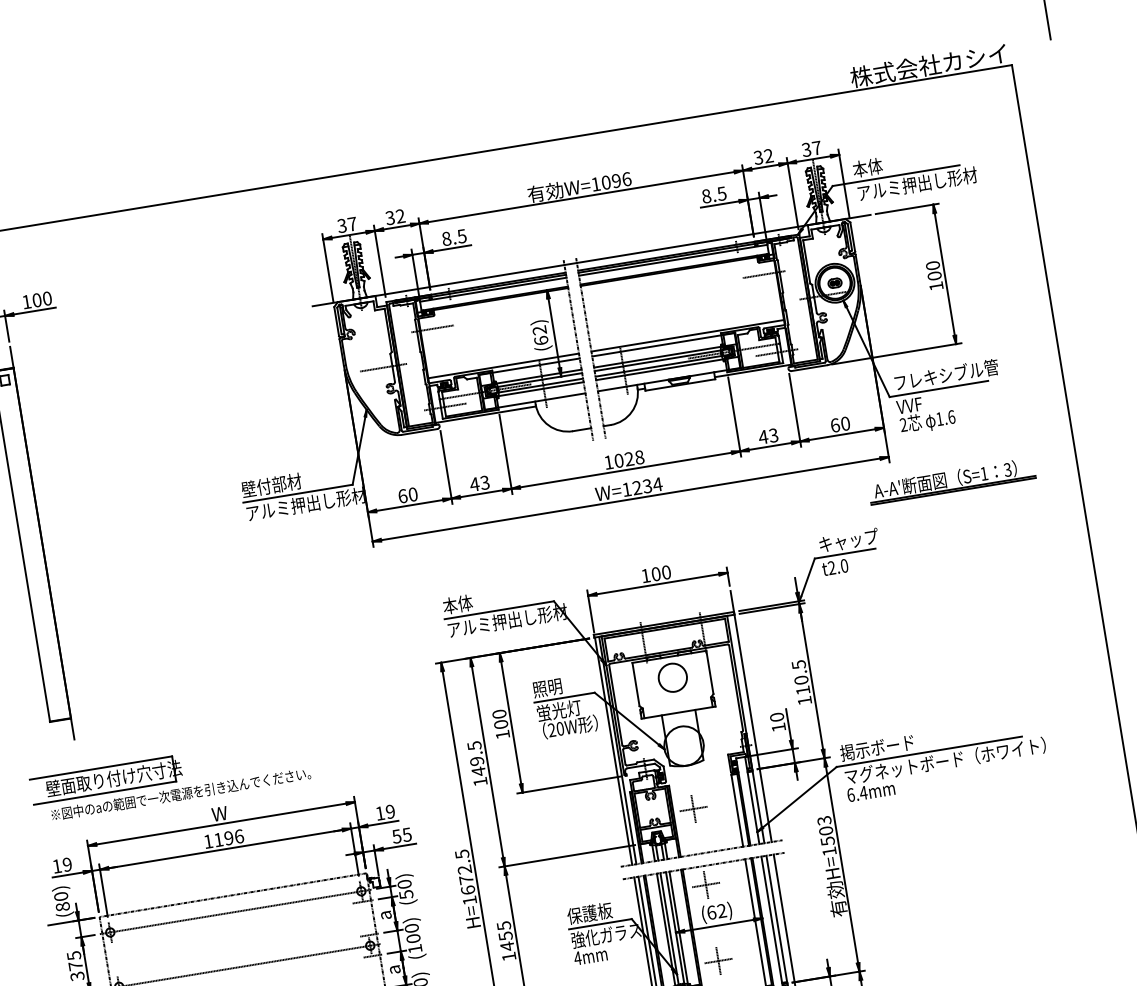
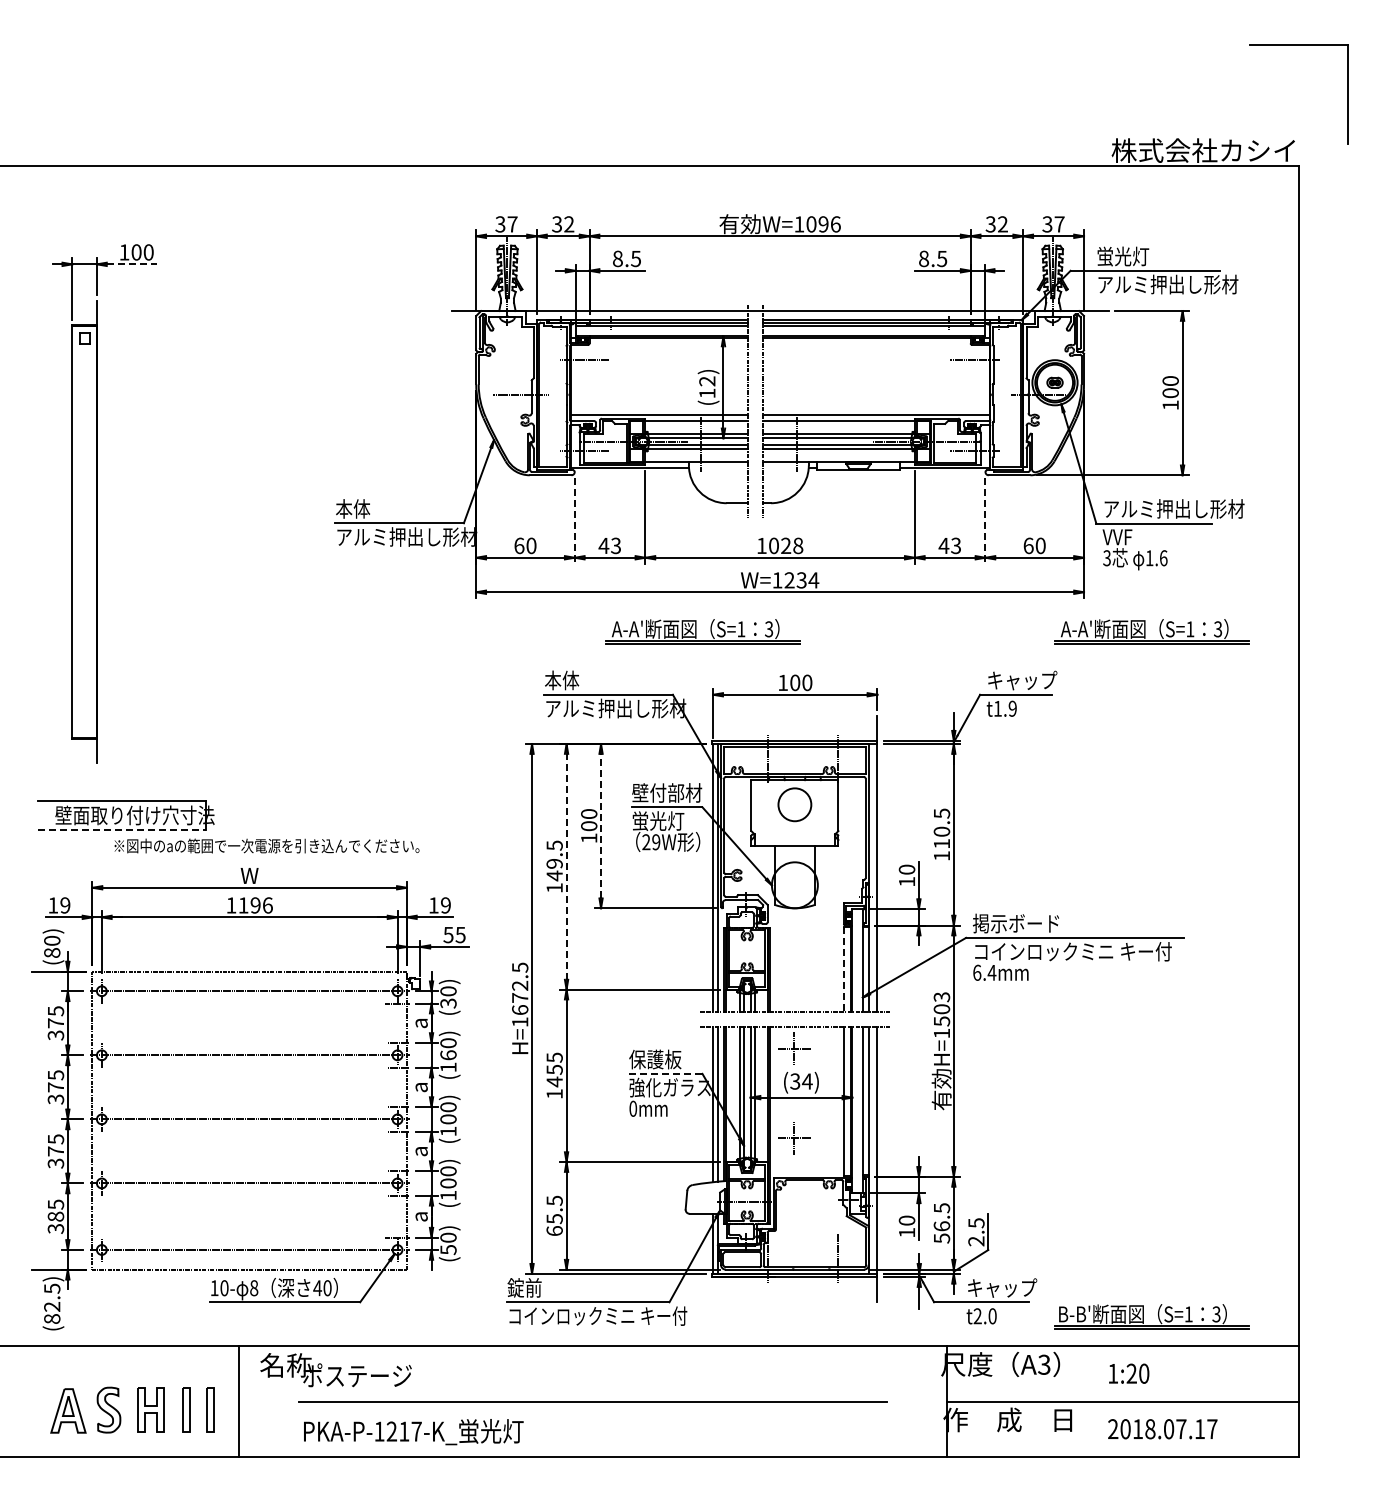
text: (875, 166) -> (1123, 256), 本体 -> 蛍光灯
line: (34, 311) -> (131, 264), solid -> dashed
text: (541, 340) -> (707, 393), (62) -> (12)
text: (953, 373) -> (1174, 508), フレキシブル管 -> アルミ押出し形材
line: (795, 410) -> (985, 521), solid -> dashed
text: (903, 425) -> (1106, 558), 2 -> 3
line: (446, 467) -> (574, 521), solid -> dashed
text: (271, 485) -> (370, 508), 壁付部材 -> 本体
part: (570, 543) -> (702, 631), added
text: (837, 566) -> (1004, 708), t2.0 -> t1.9
text: (562, 685) -> (667, 792), 照明 -> 壁付部材
line: (511, 722) -> (601, 825), solid -> dashed
text: (560, 729) -> (656, 842), 20W -> 29W
line: (487, 761) -> (566, 866), solid -> dashed
text: (945, 761) -> (1091, 951), マグネットボード（ホワイト） -> コインロックミニ キー付
line: (105, 793) -> (122, 830), solid -> dashed
text: (180, 793) -> (266, 845), moved
part: (694, 809) -> (794, 959), removed
line: (737, 811) -> (843, 970), solid -> dashed
text: (406, 894) -> (448, 1003), (50) -> (30)
text: (716, 911) -> (801, 1081), (62) -> (34)
line: (600, 923) -> (665, 1073), solid -> dashed
text: (413, 938) -> (448, 1055), (100) -> (160)
text: (578, 958) -> (633, 1108), 4mm -> 0mm

